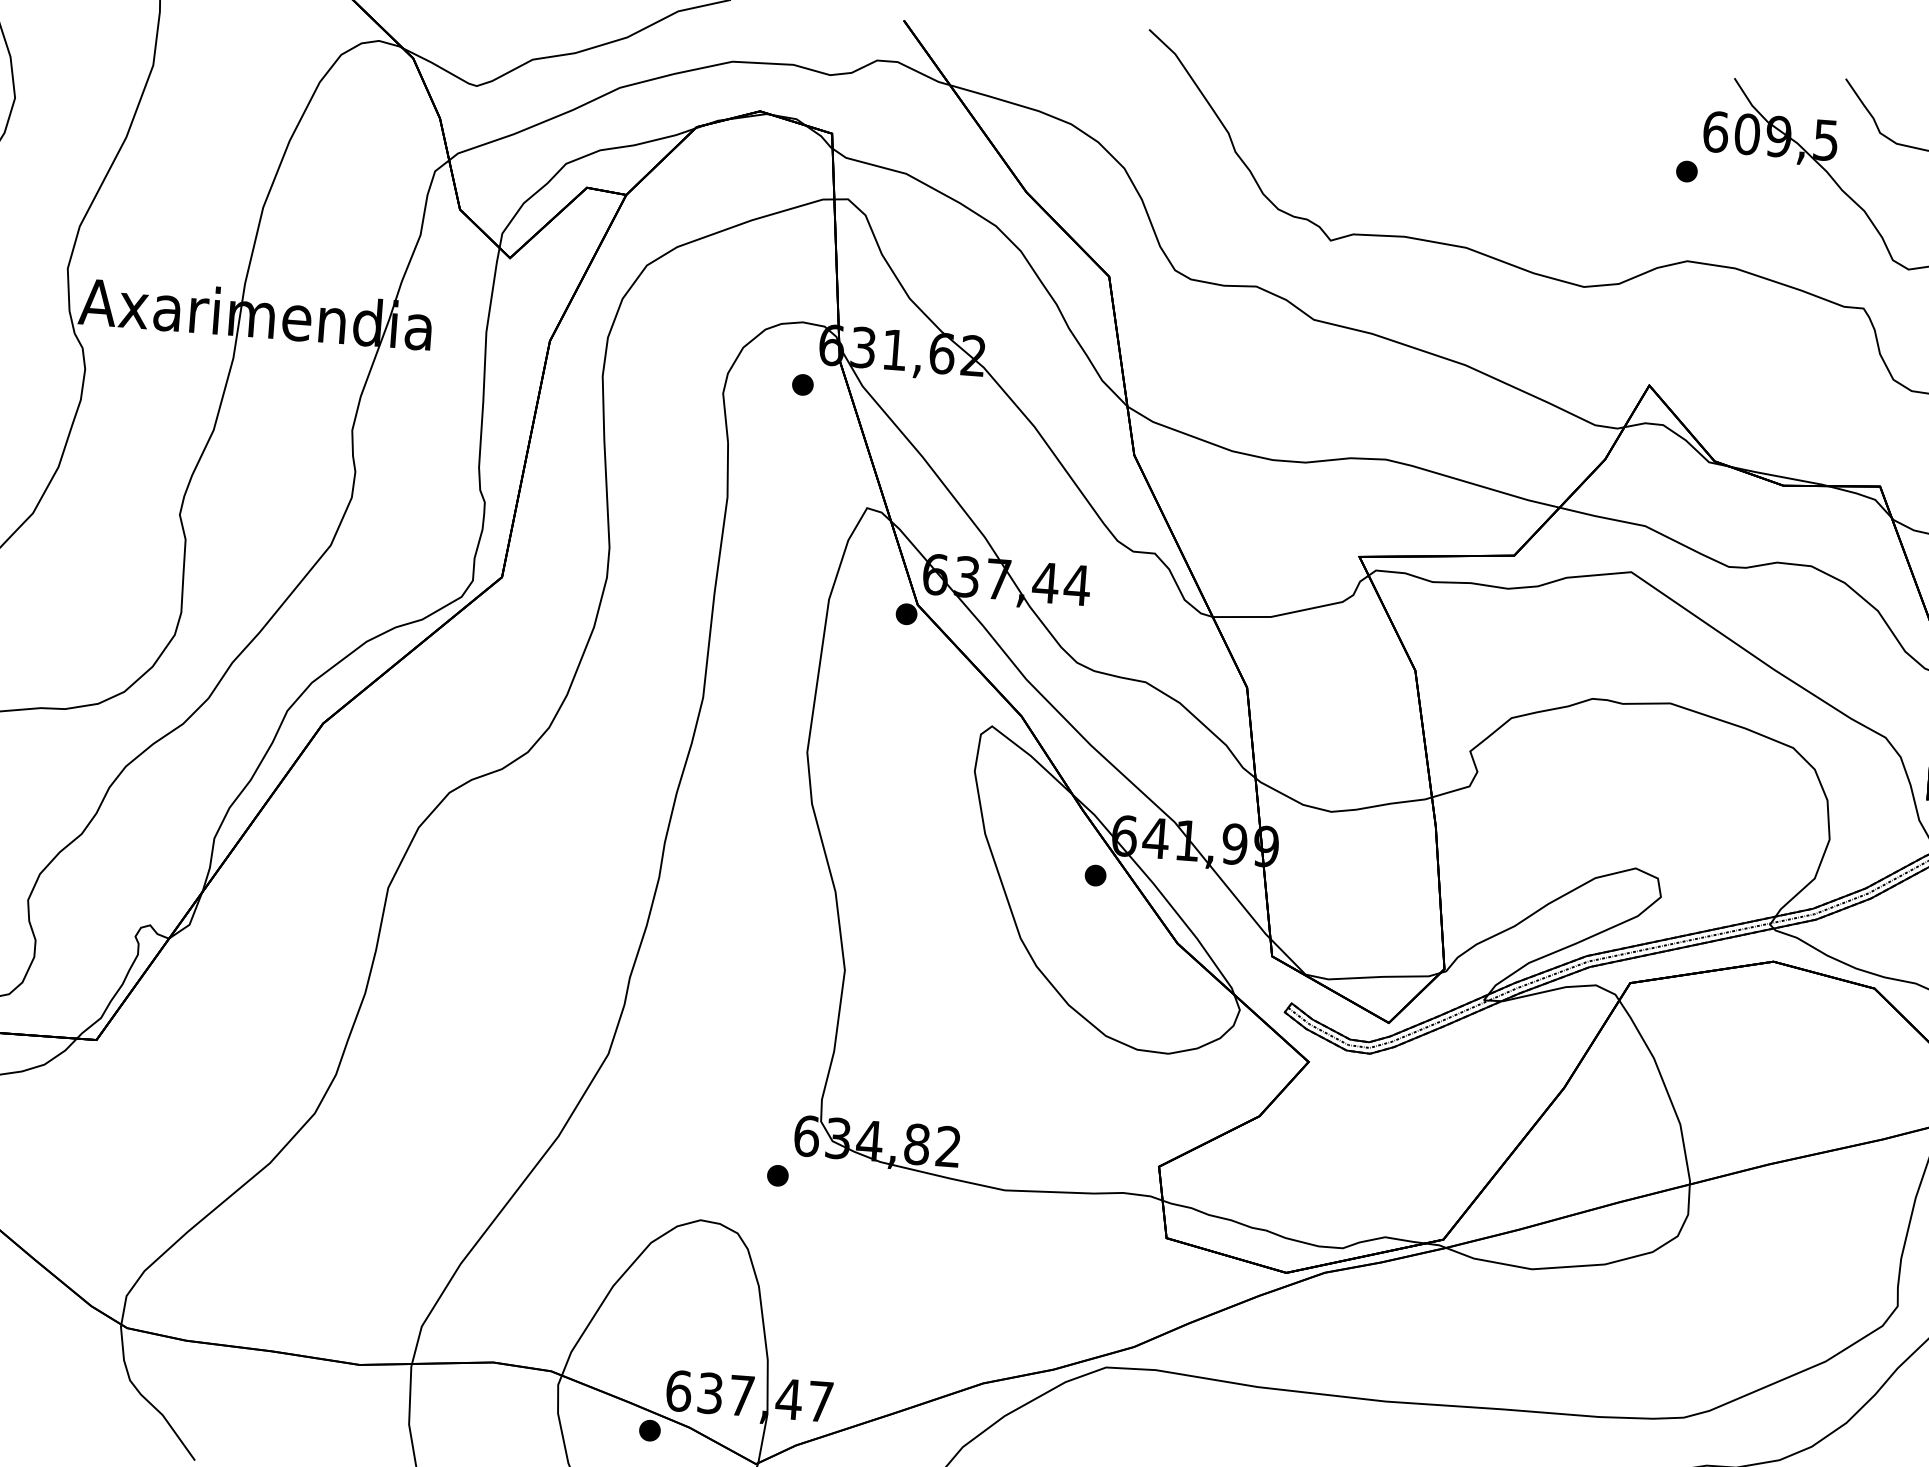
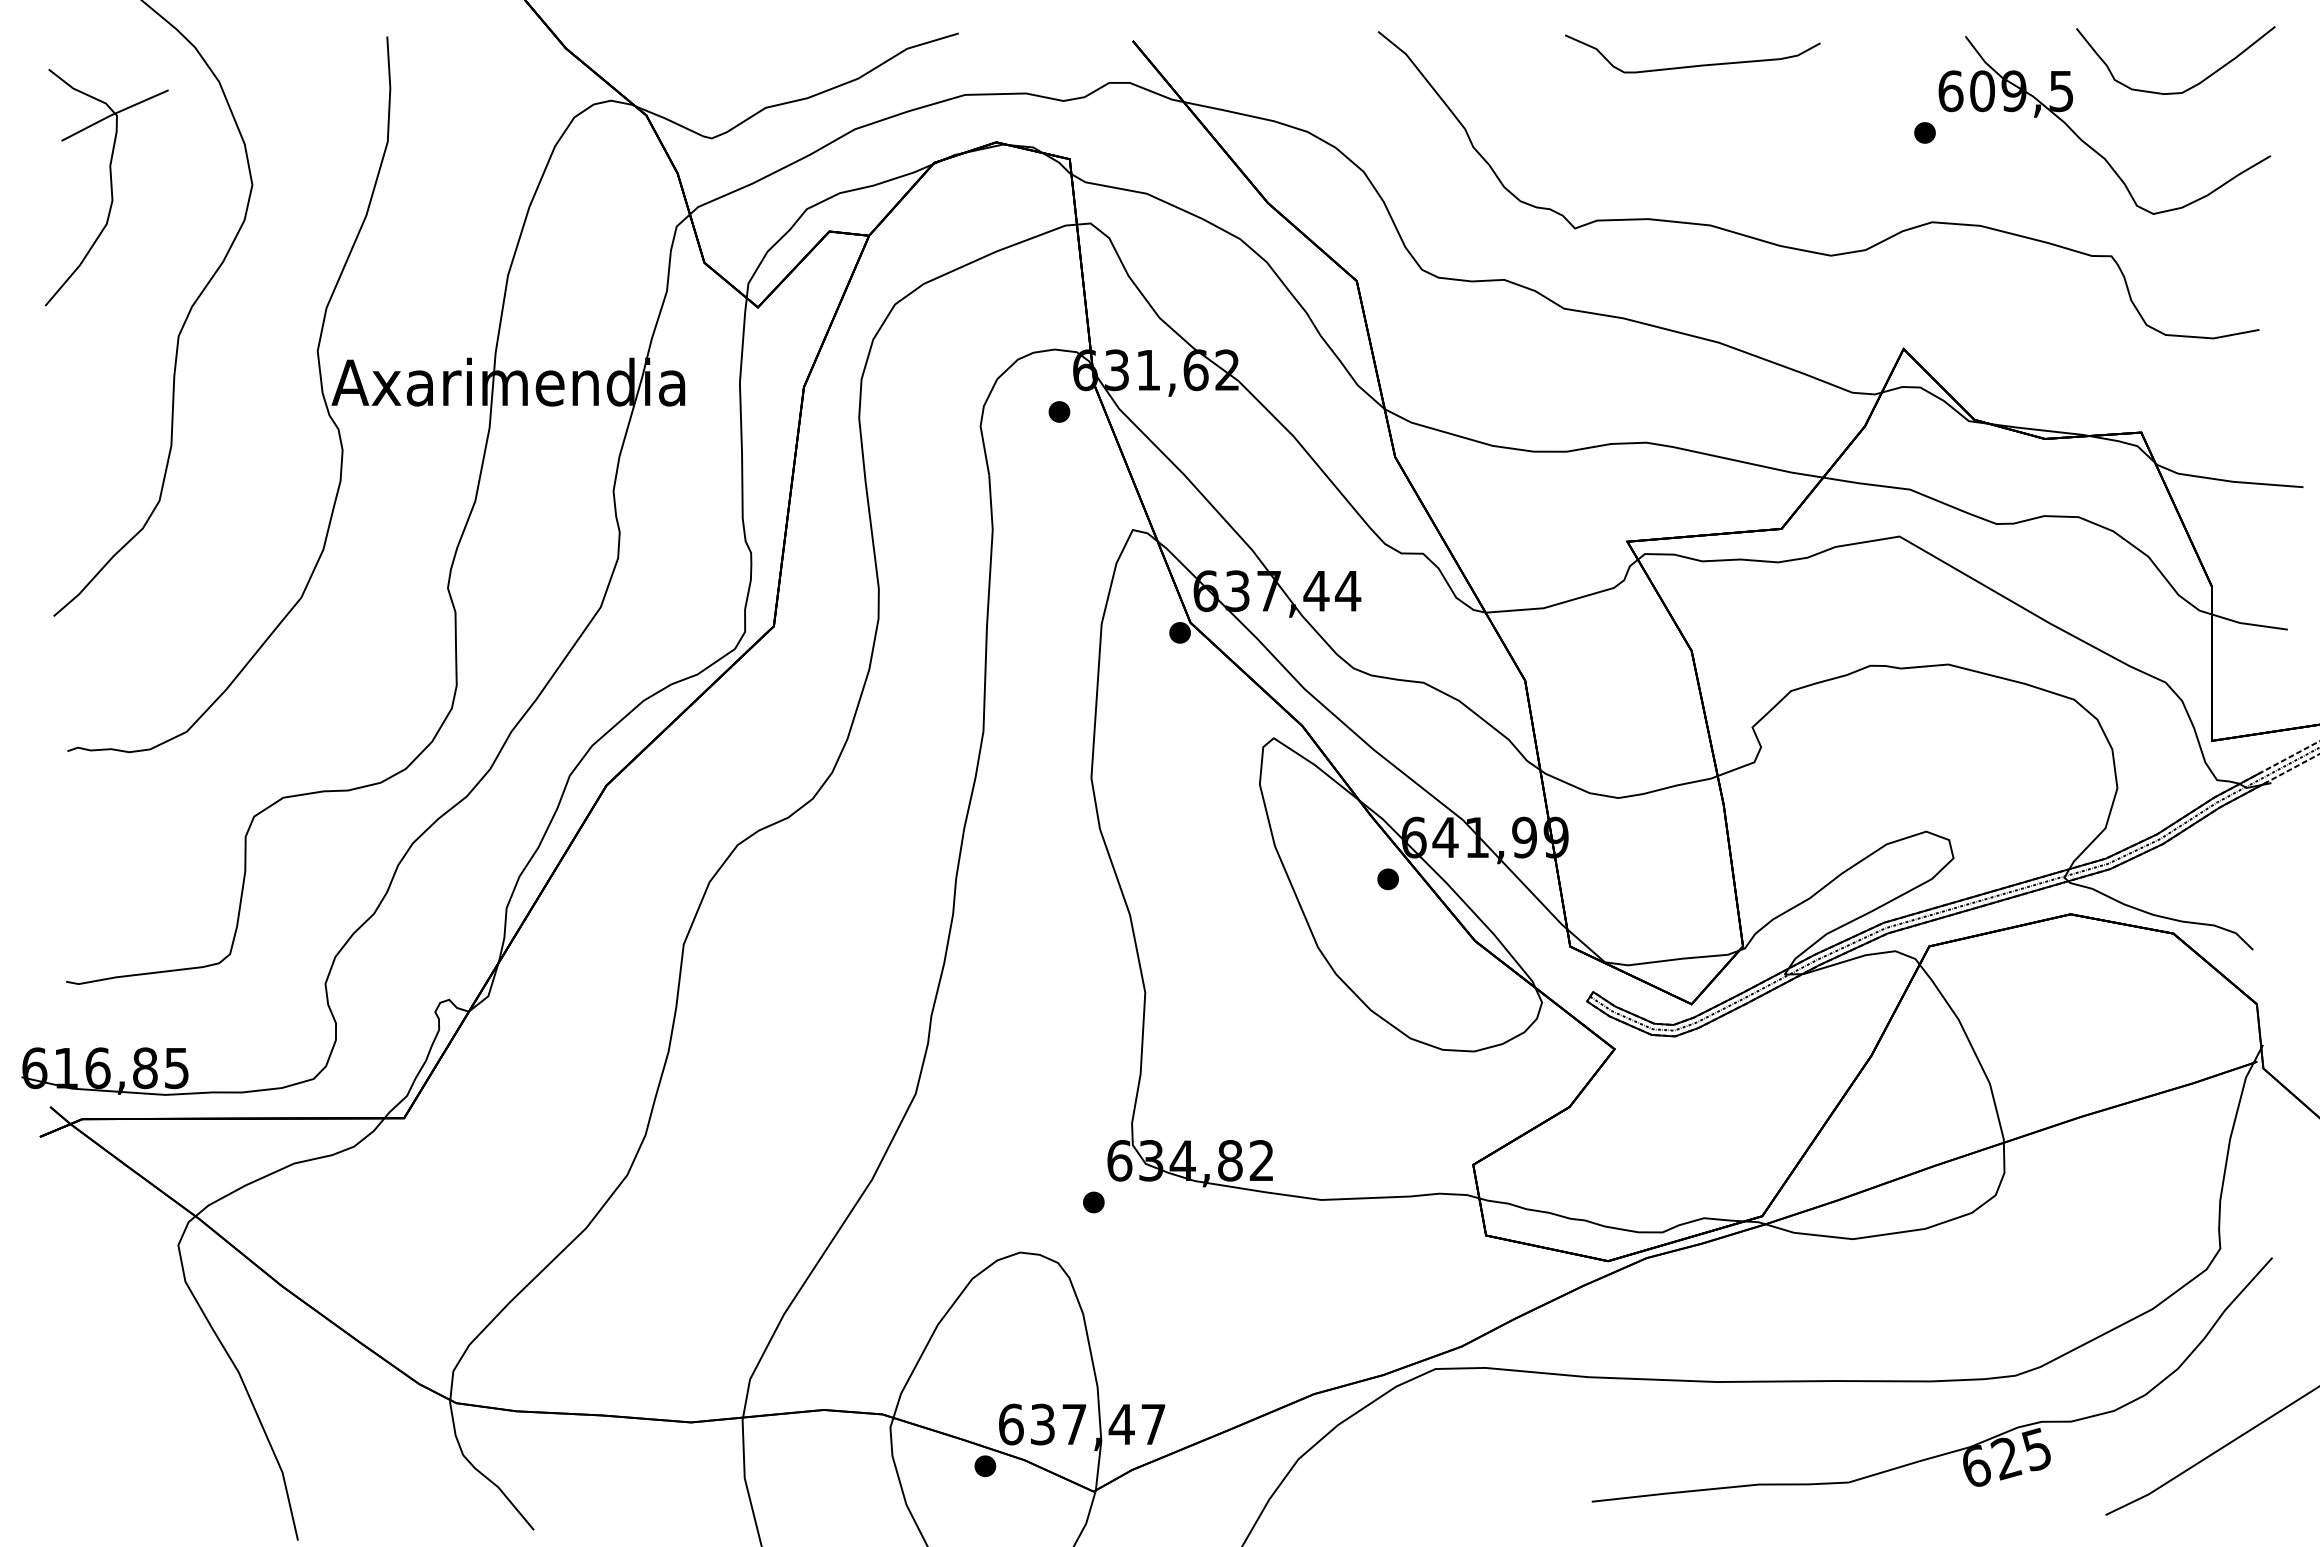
curve: (1460, 86) -> (1692, 65), added

